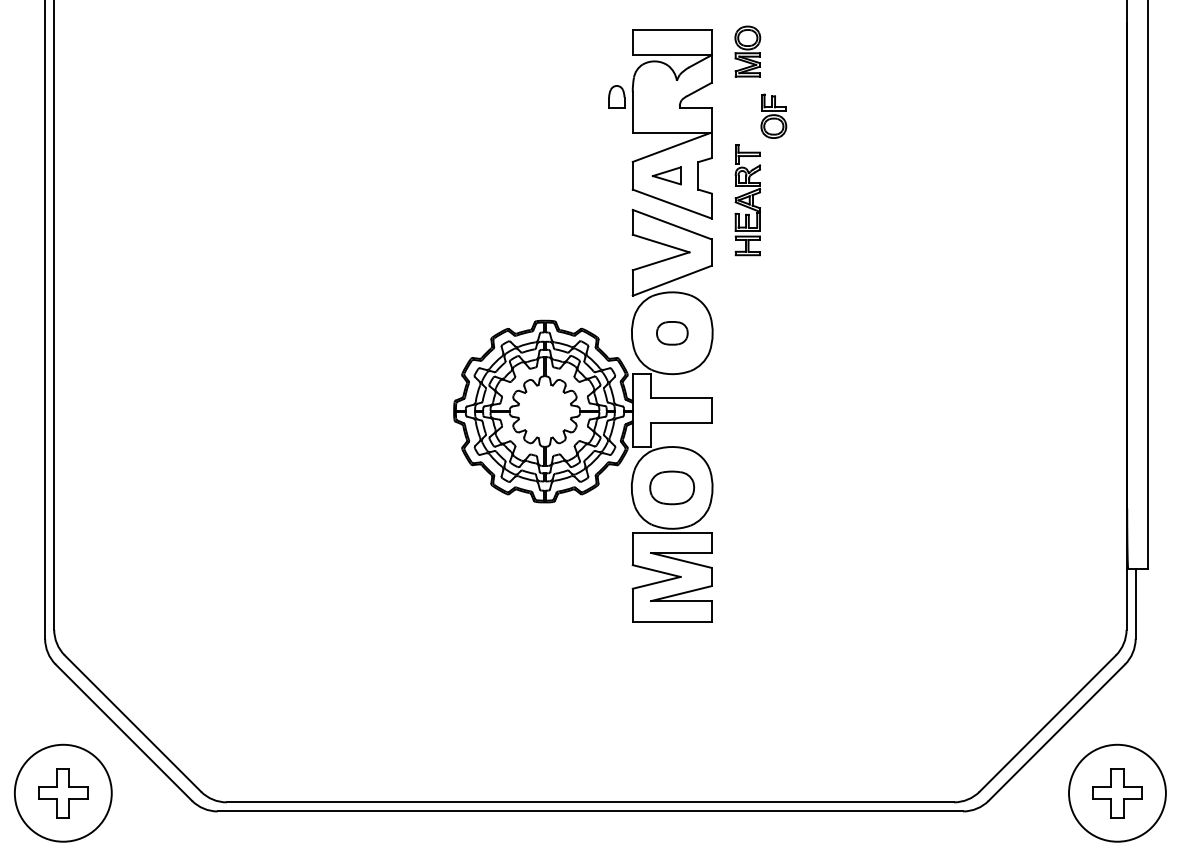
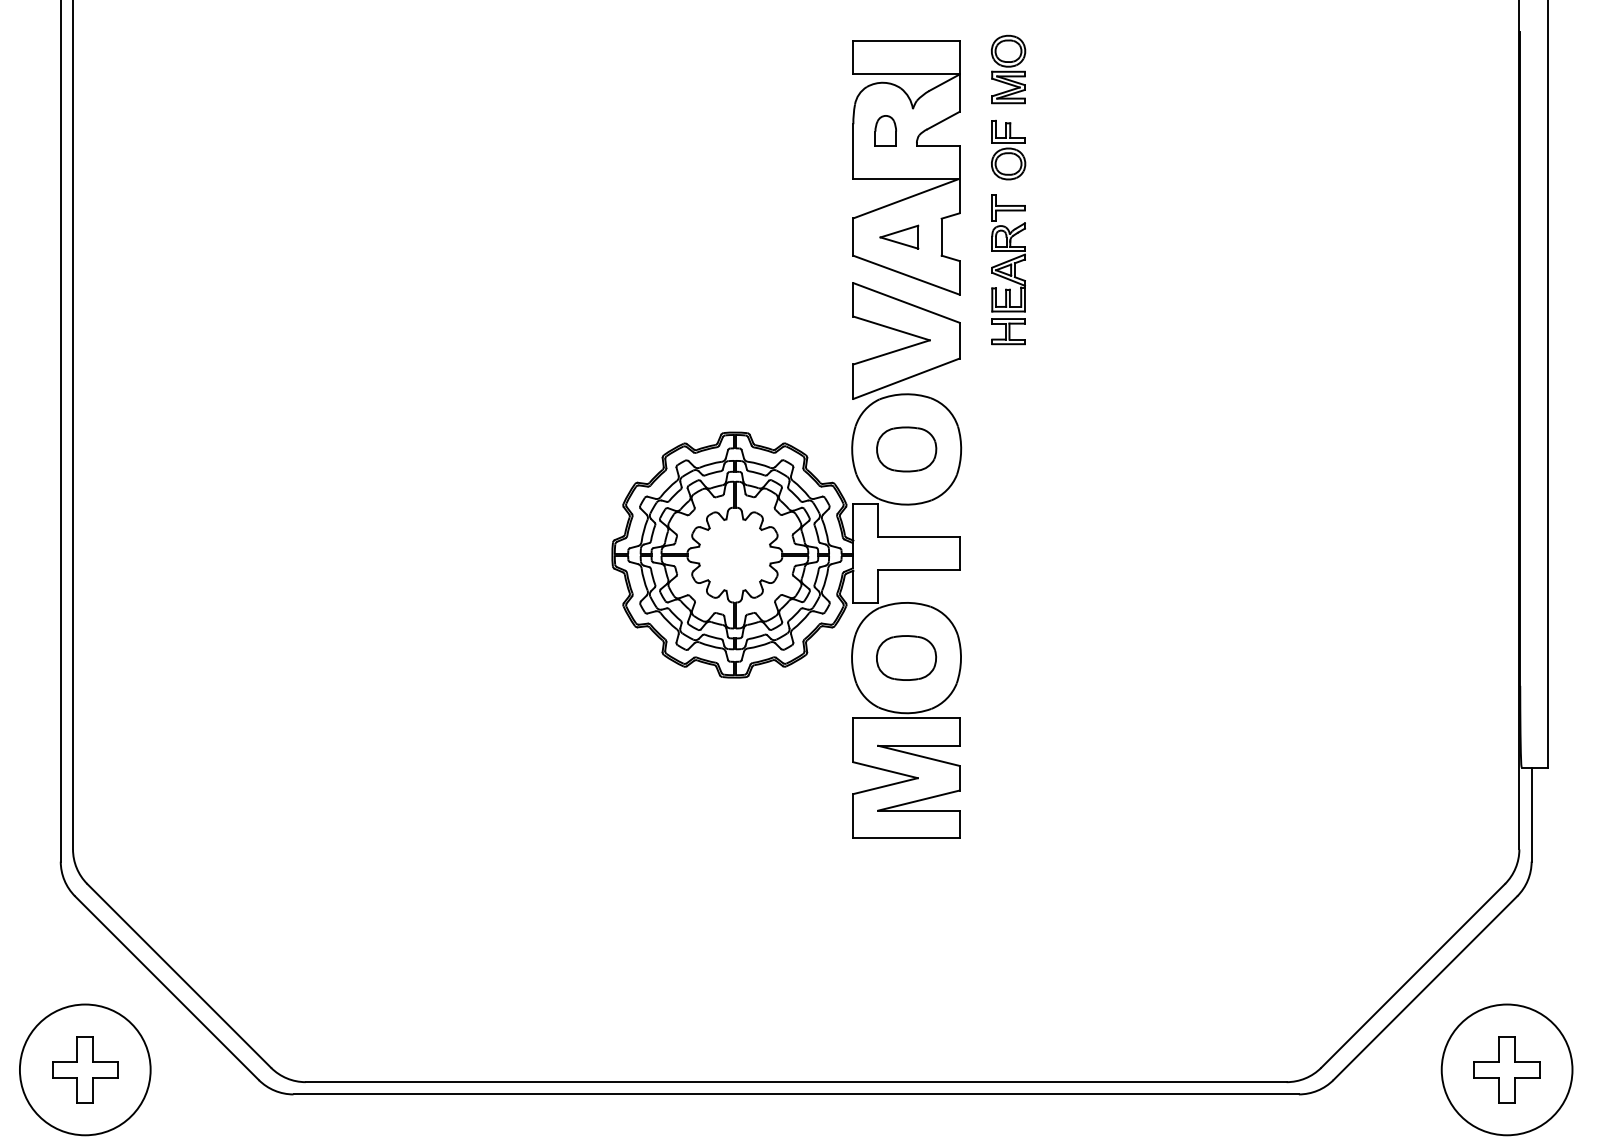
part: (616, 96) -> (885, 130), moved
part: (773, 115) -> (1008, 148), moved
part: (672, 333) -> (906, 449), size x1.43

